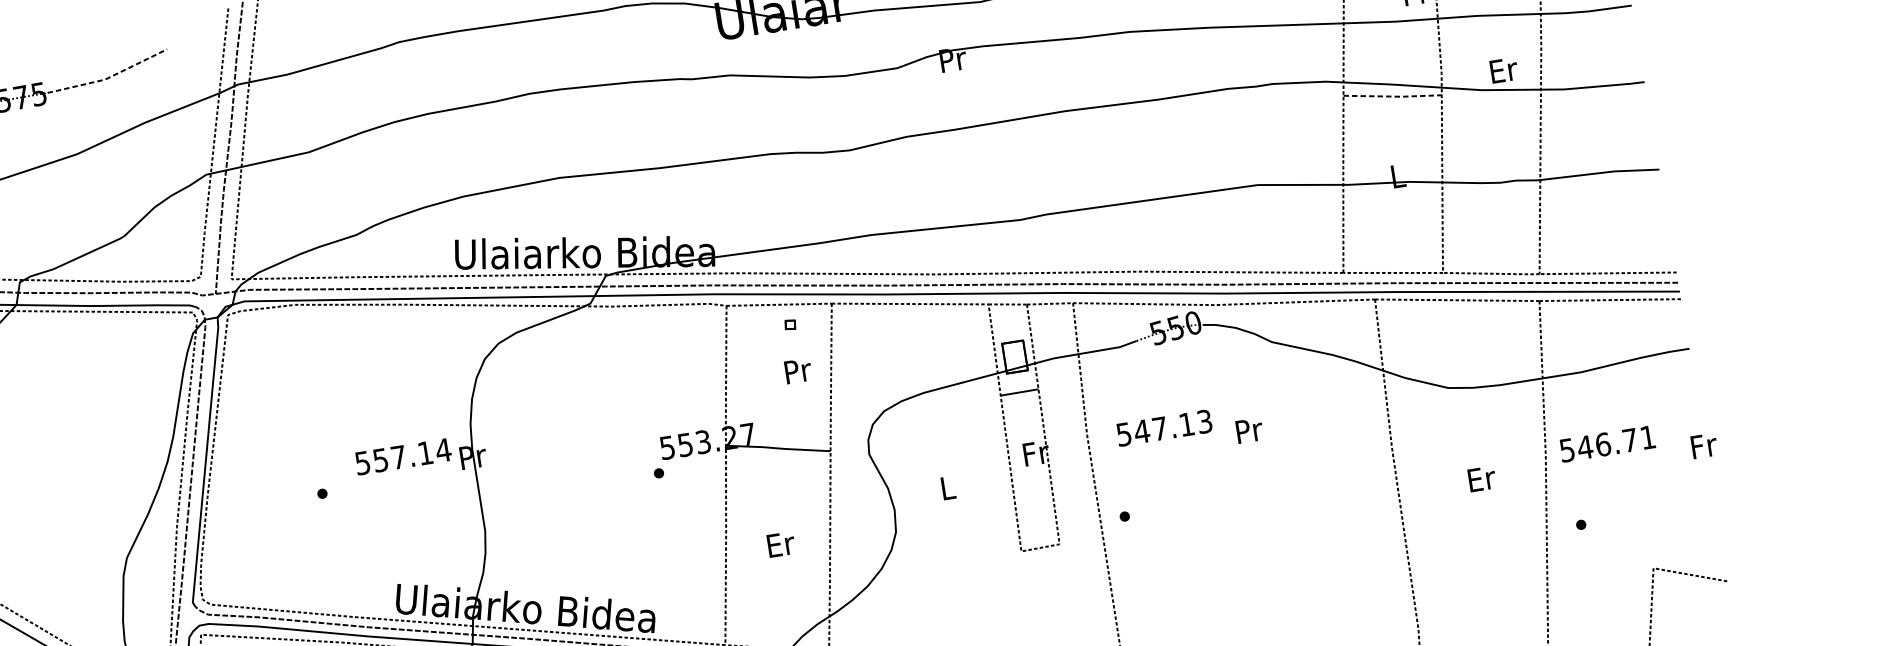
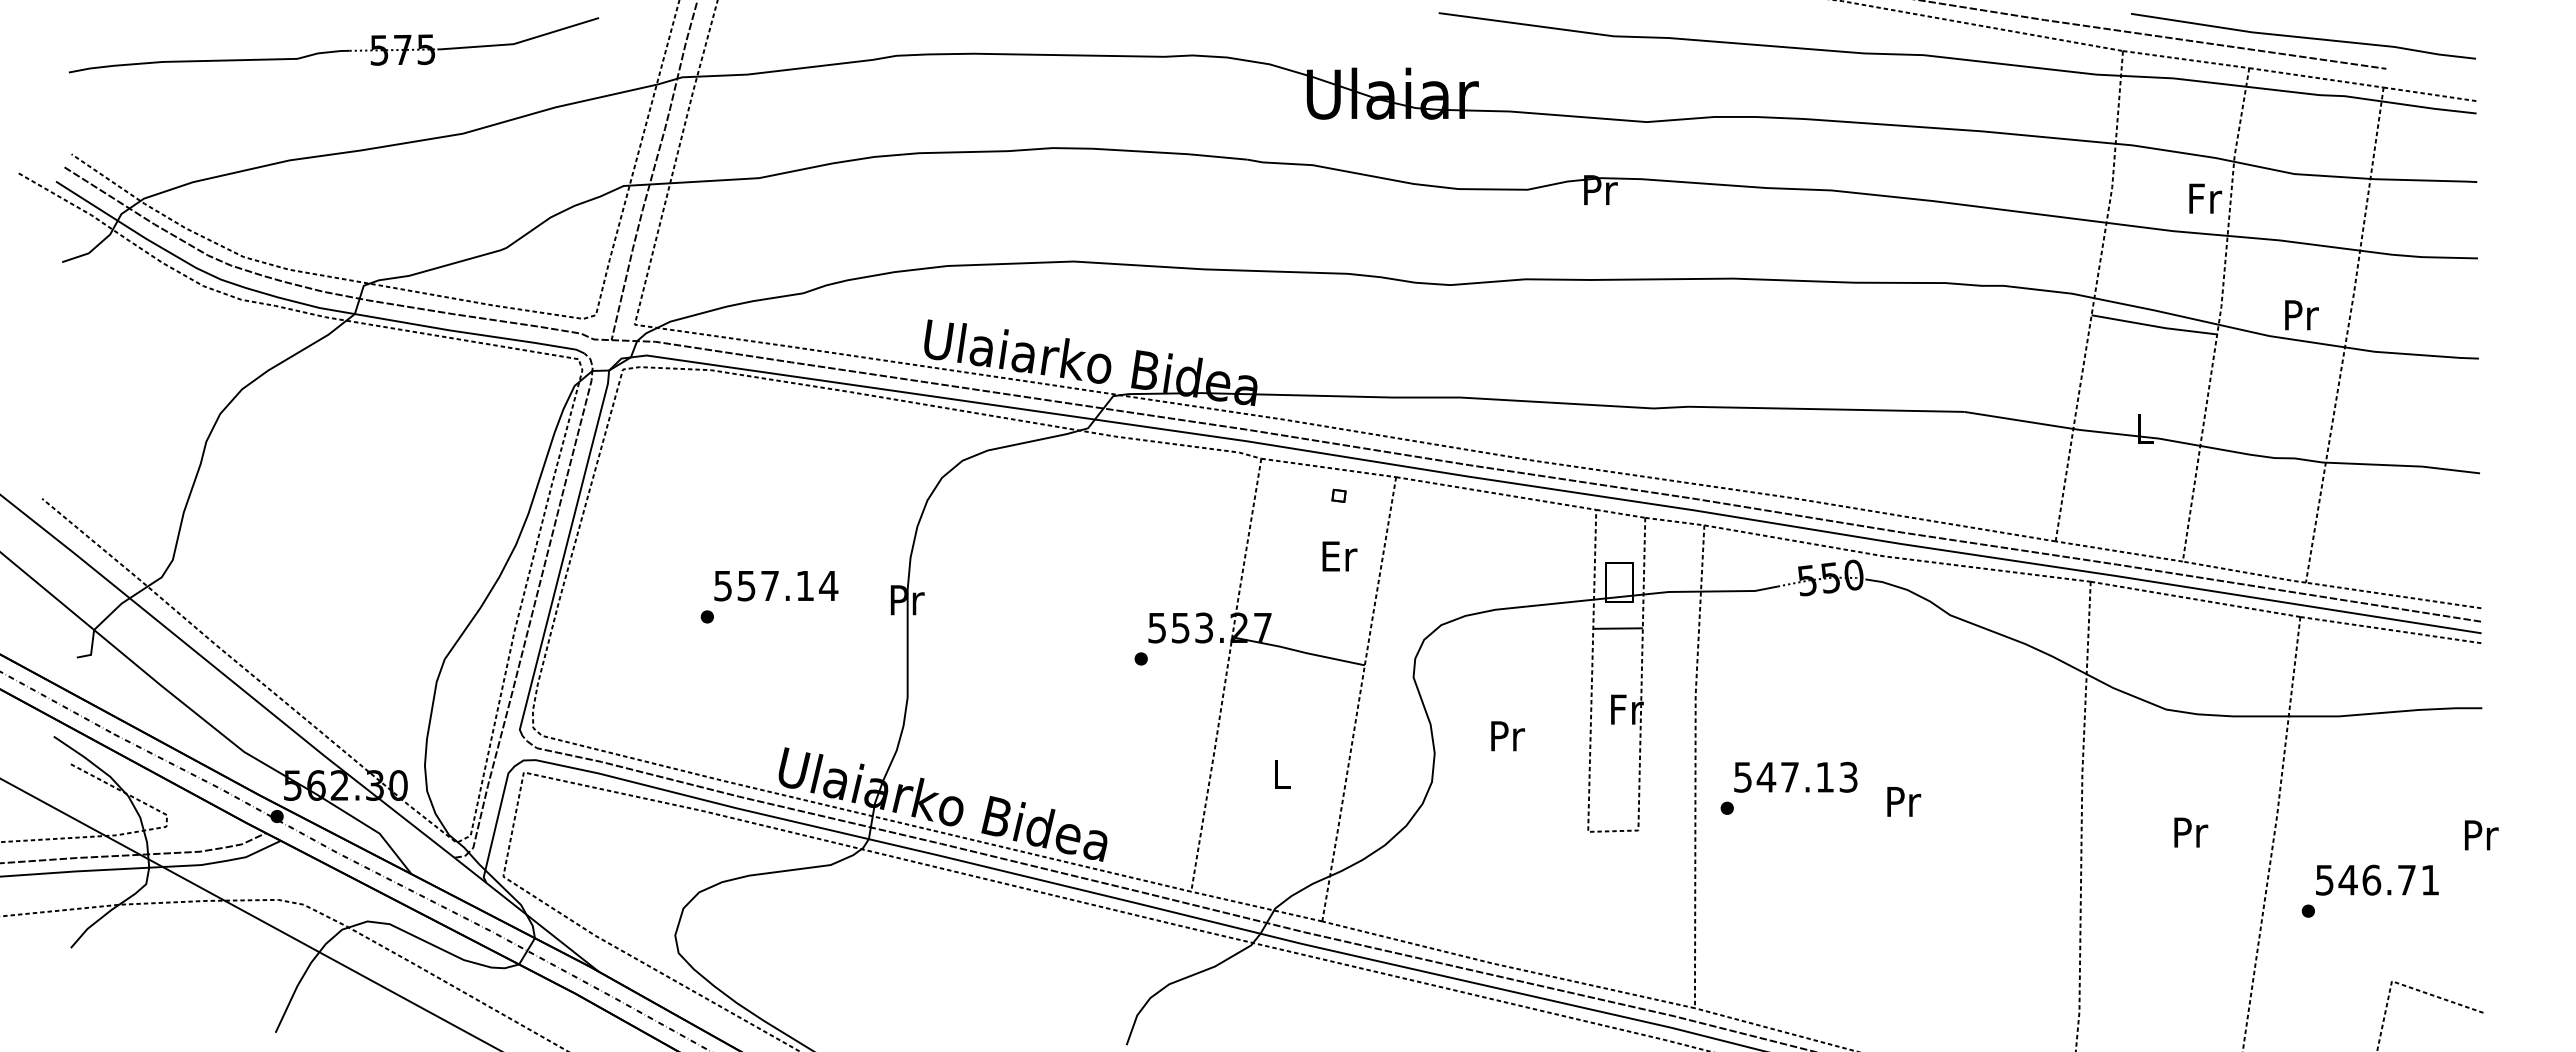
text: (1503, 70) -> (2301, 315), Er -> Pr
line: (108, 77) -> (518, 42), dashed -> solid
line: (1393, 96) -> (2155, 326), dashed -> solid
text: (798, 371) -> (1339, 556), Pr -> Er
text: (1164, 428) -> (1795, 777), moved
text: (1249, 430) -> (1904, 801), moved
text: (1607, 443) -> (2377, 879), moved
text: (1704, 446) -> (2481, 835), Fr -> Pr
text: (403, 457) -> (776, 586), moved
text: (1482, 478) -> (2191, 832), Er -> Pr
text: (948, 488) -> (1507, 736), L -> Pr
text: (780, 544) -> (1282, 774), Er -> L

